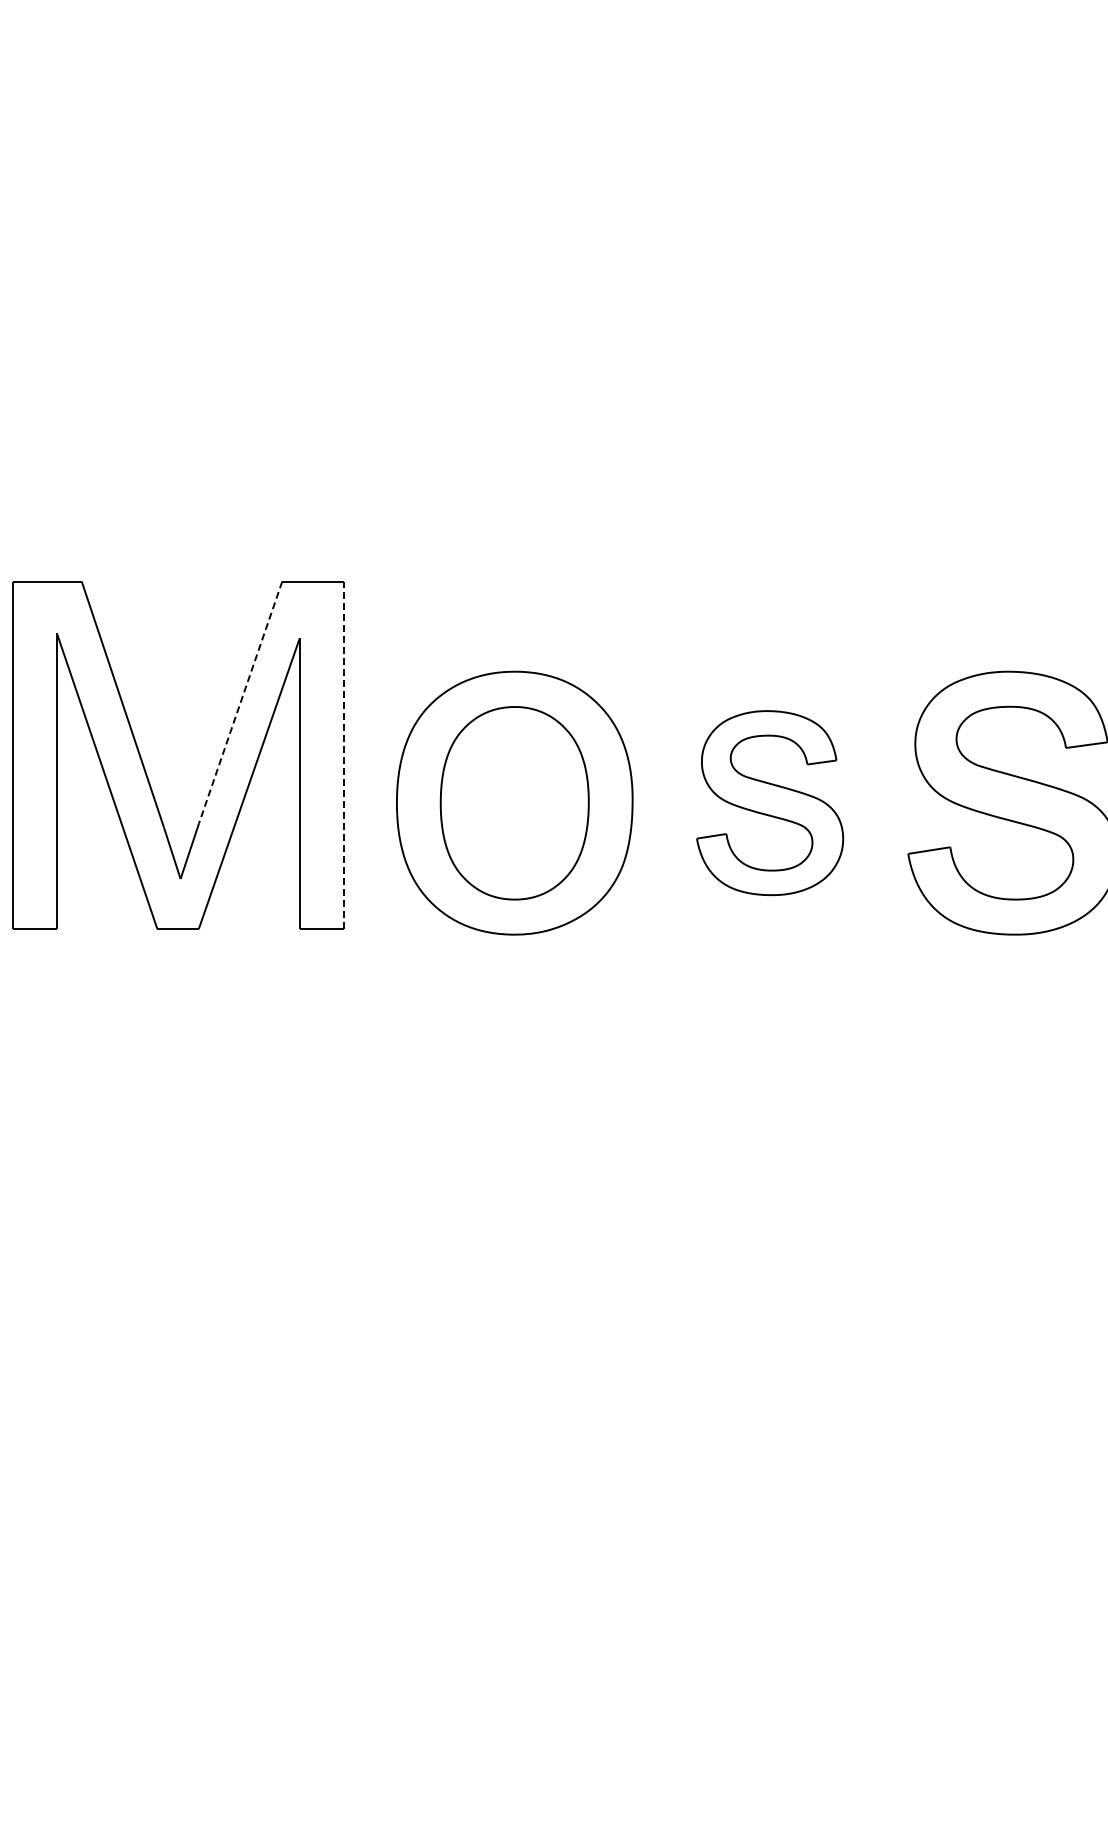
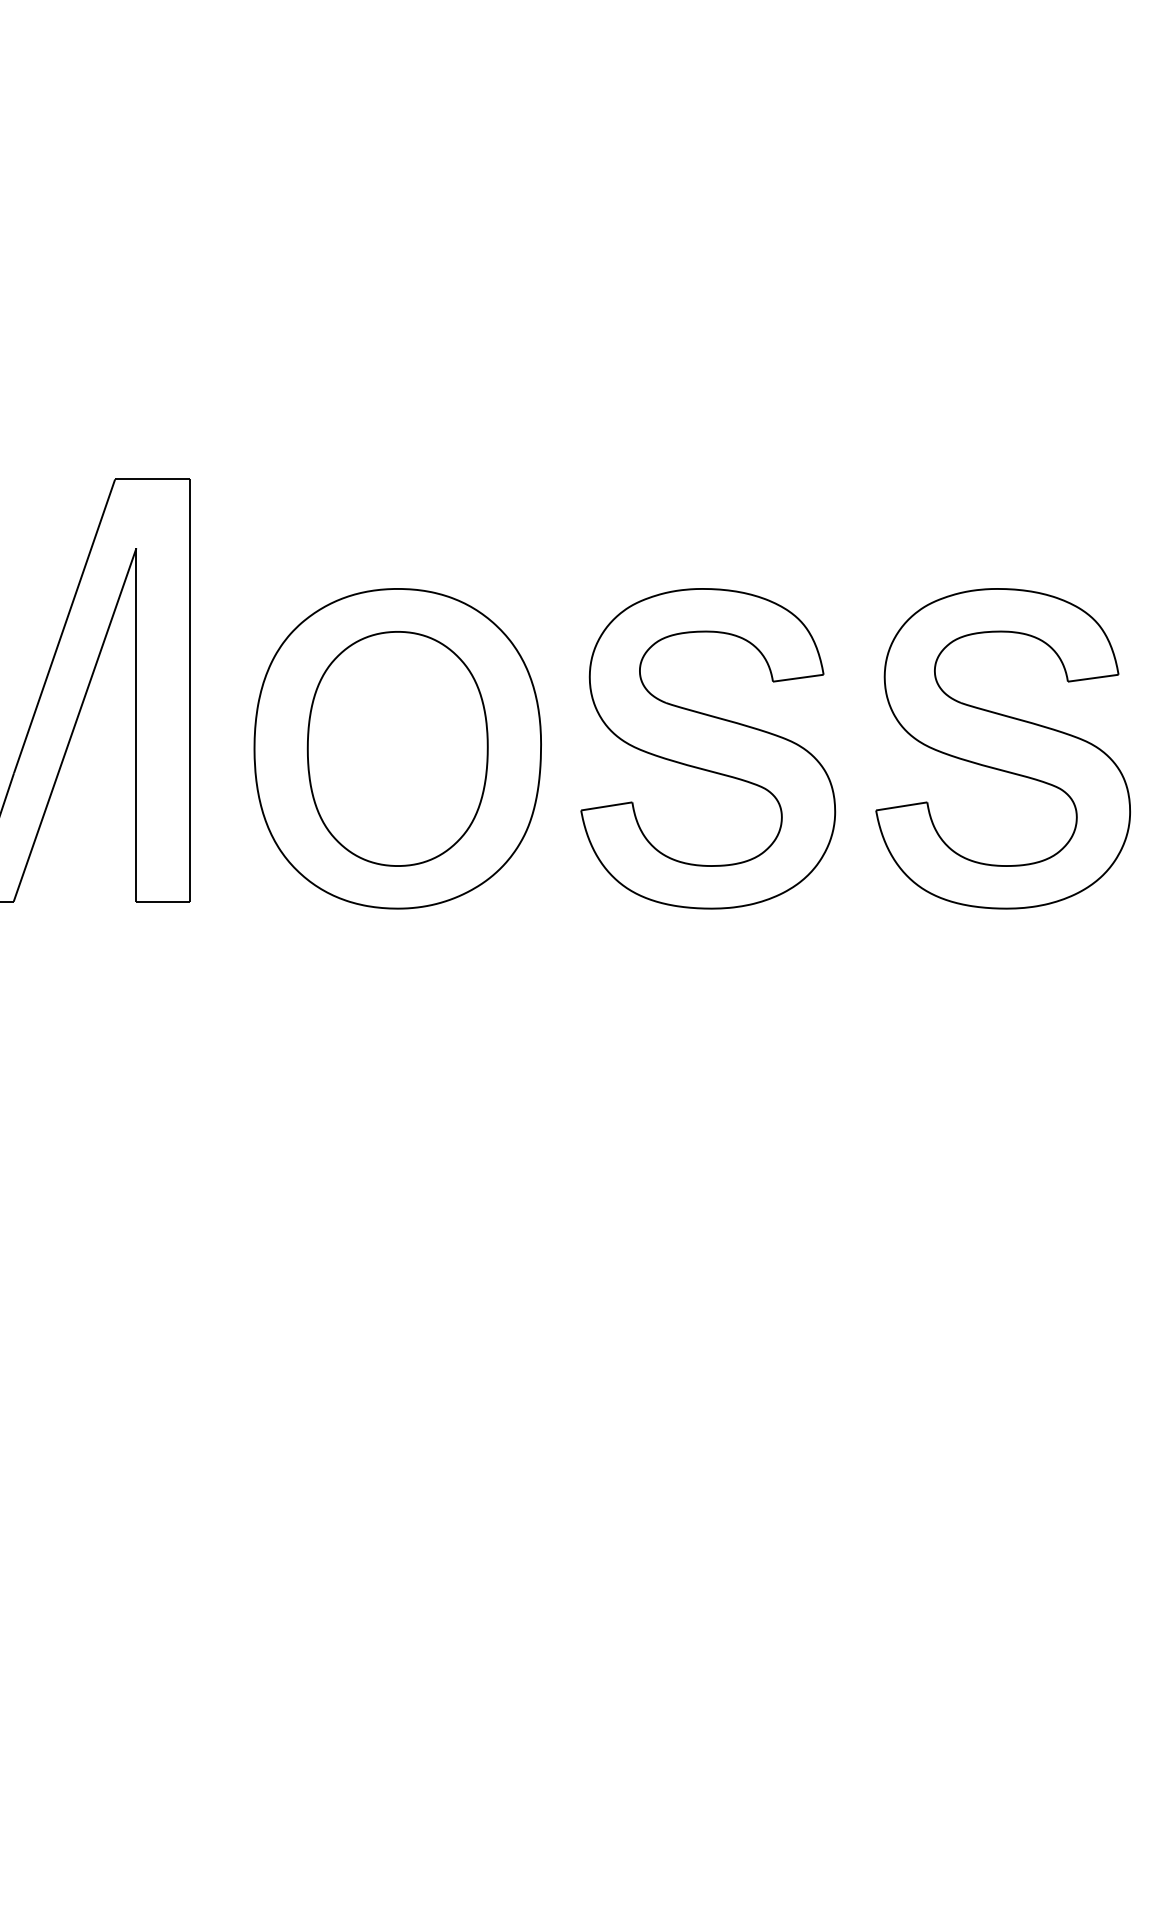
line: (240, 702) -> (64, 626), dashed -> solid
line: (344, 755) -> (190, 690), dashed -> solid
part: (769, 802) -> (707, 747), size x1.43

